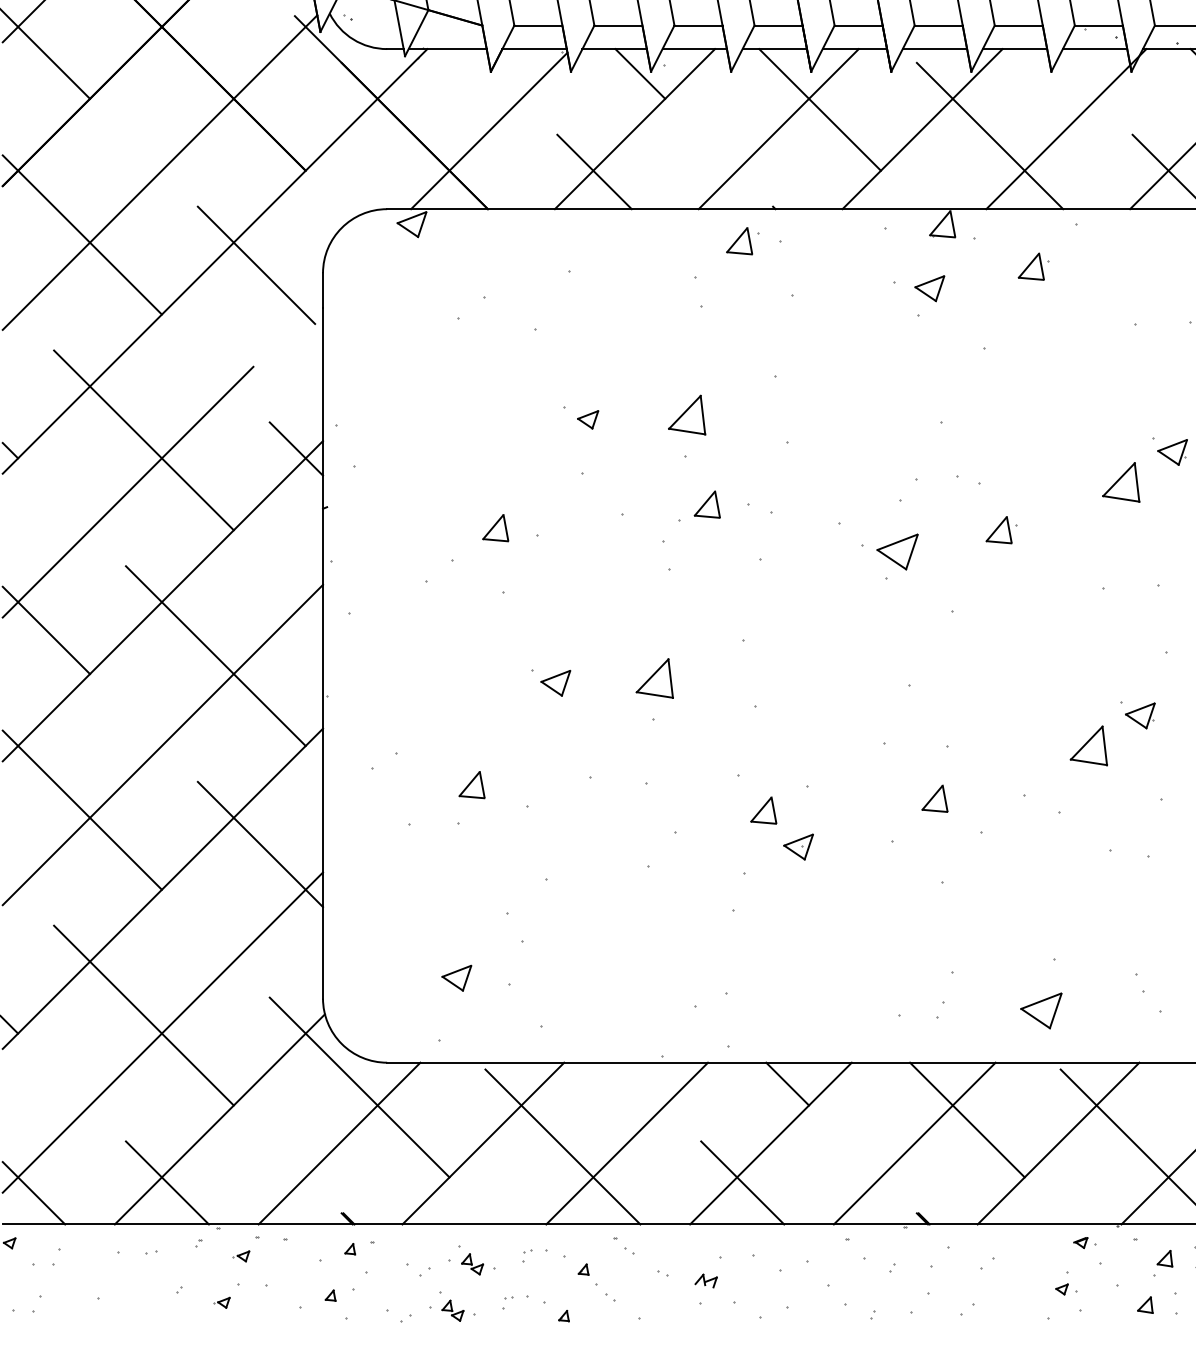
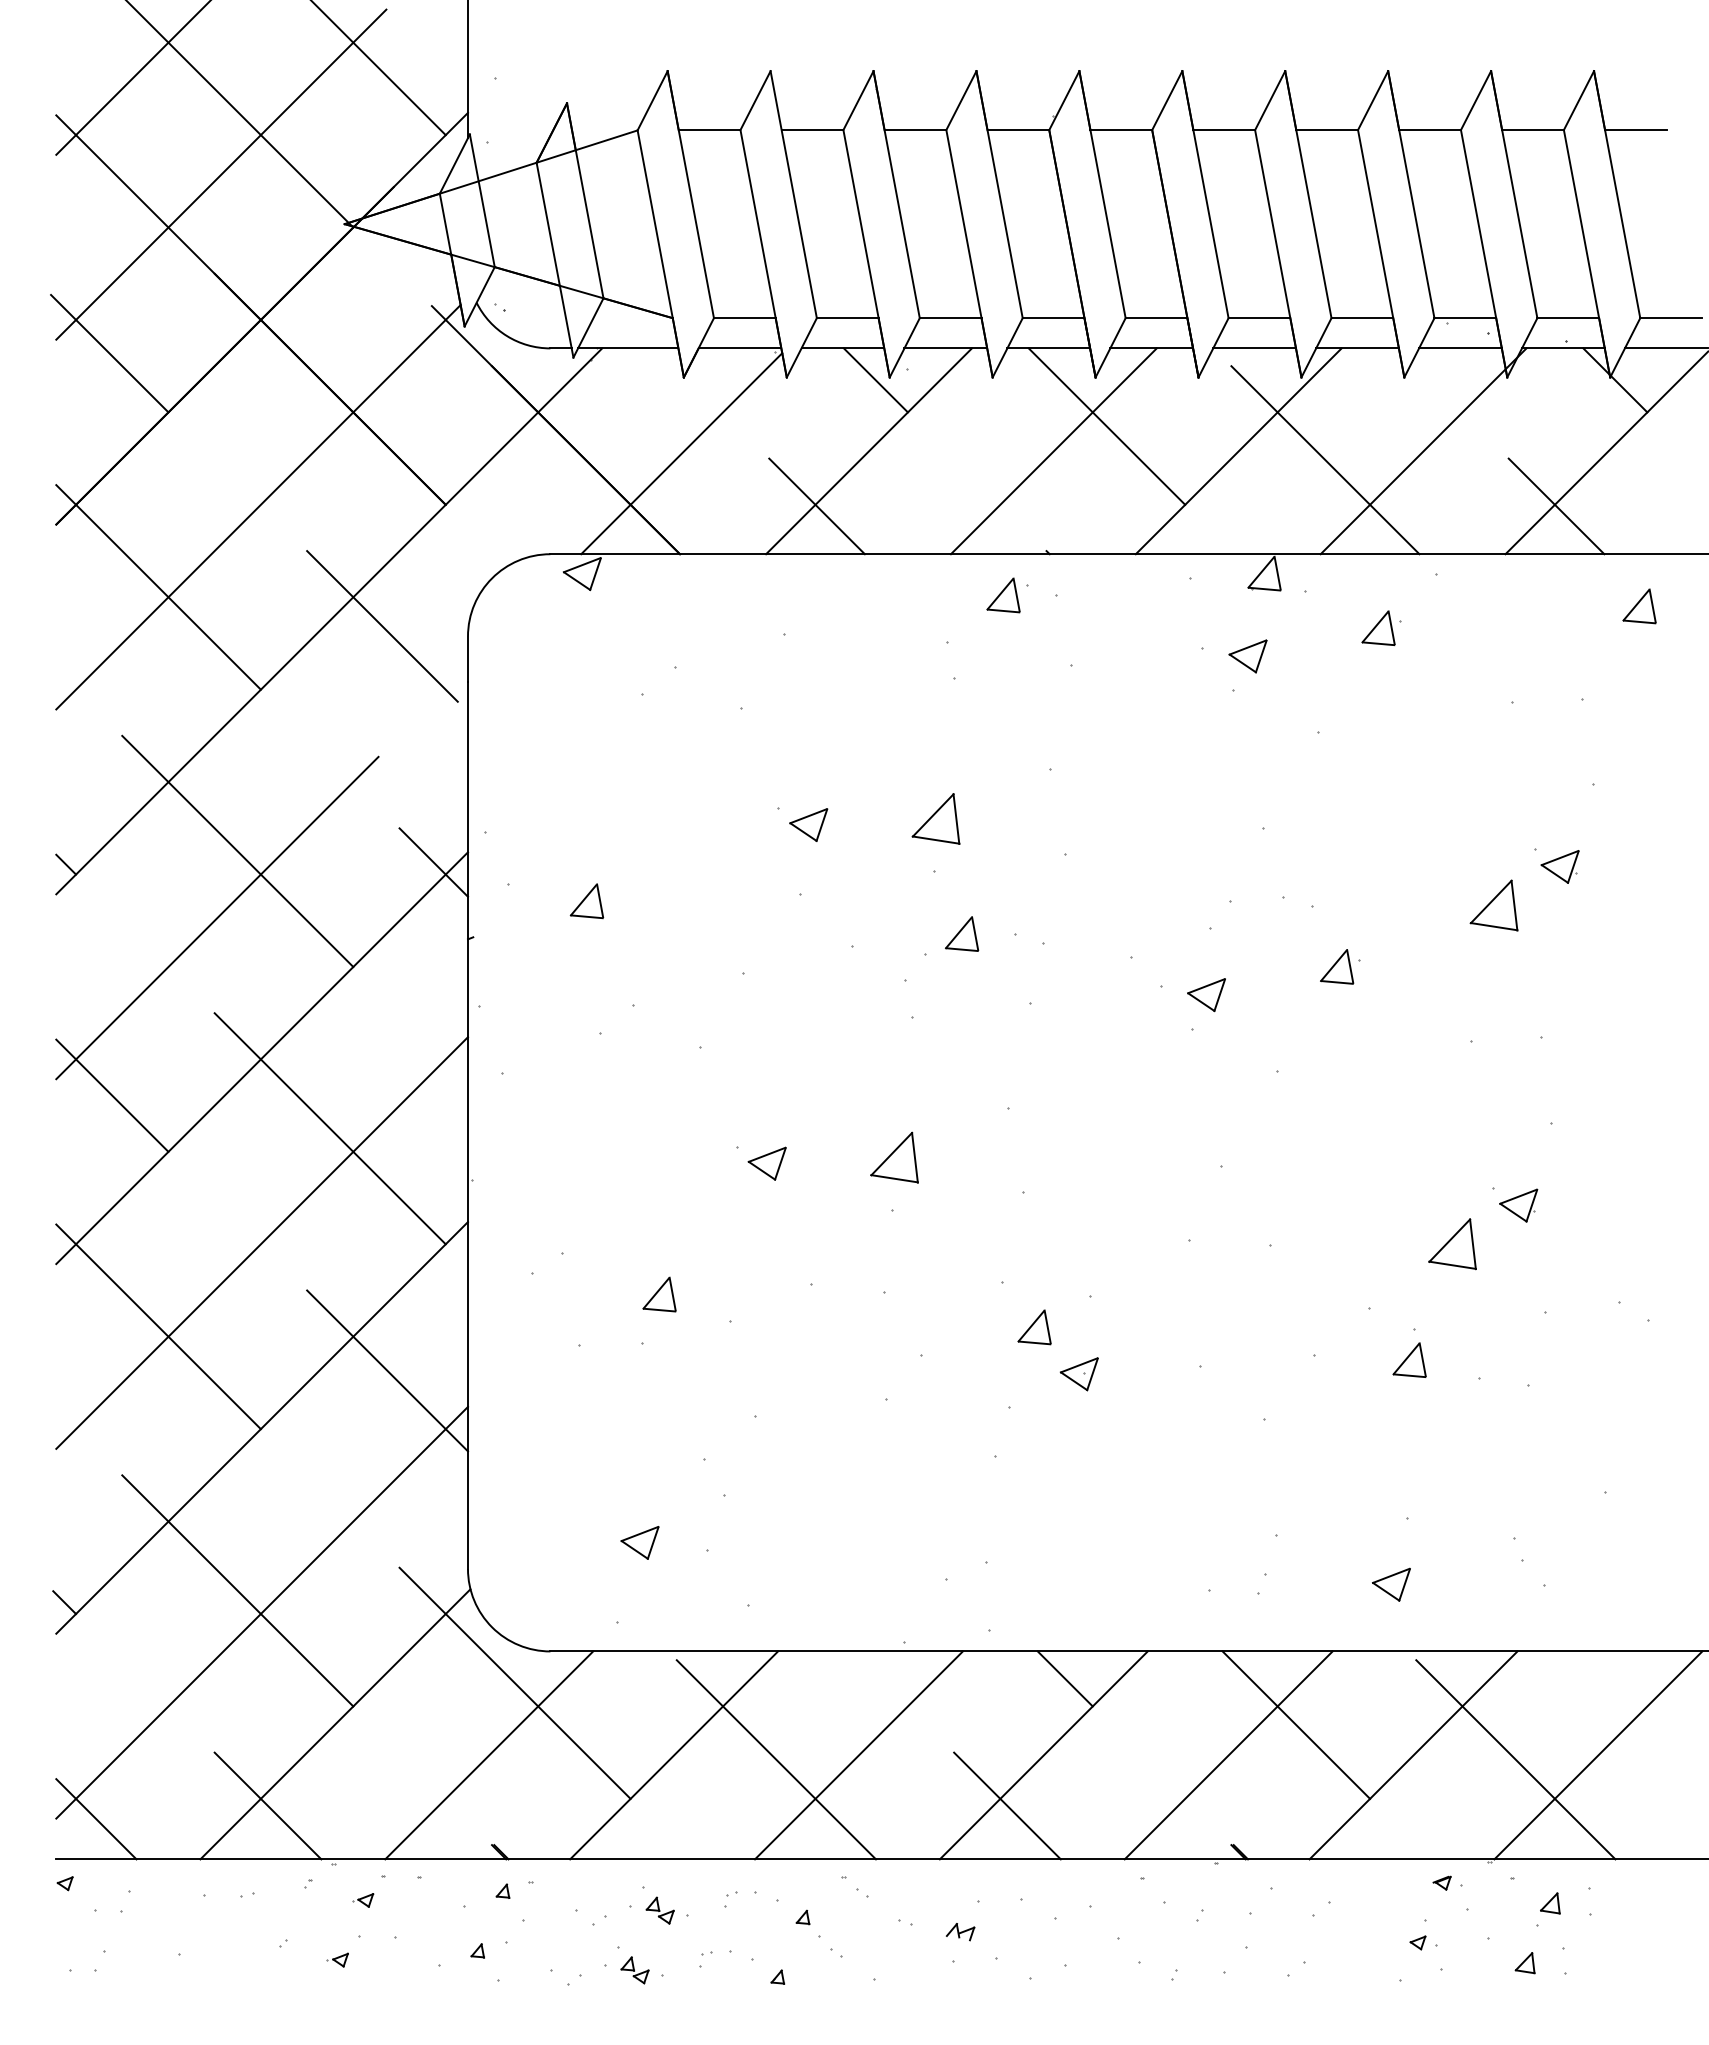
part: (587, 419) -> (808, 824), size x1.43
part: (495, 528) -> (586, 901), moved
part: (897, 552) -> (1206, 995), size x0.71
part: (934, 798) -> (1409, 1359), moved
part: (1041, 1010) -> (1391, 1584), size x0.71

